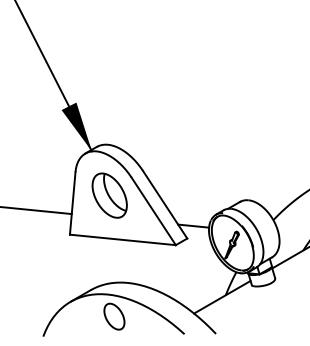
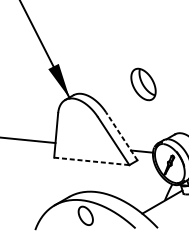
part: (109, 195) -> (143, 84), moved
line: (164, 204) -> (121, 136), solid -> dashed
line: (123, 239) -> (92, 161), solid -> dashed

